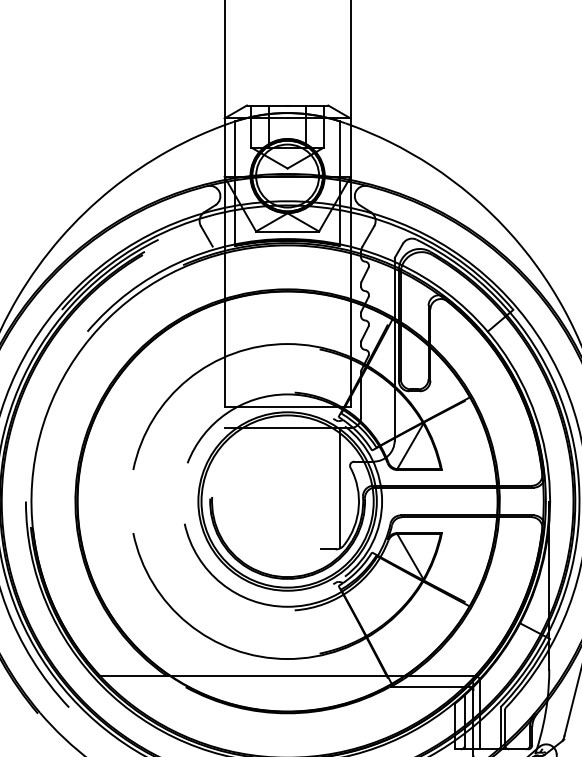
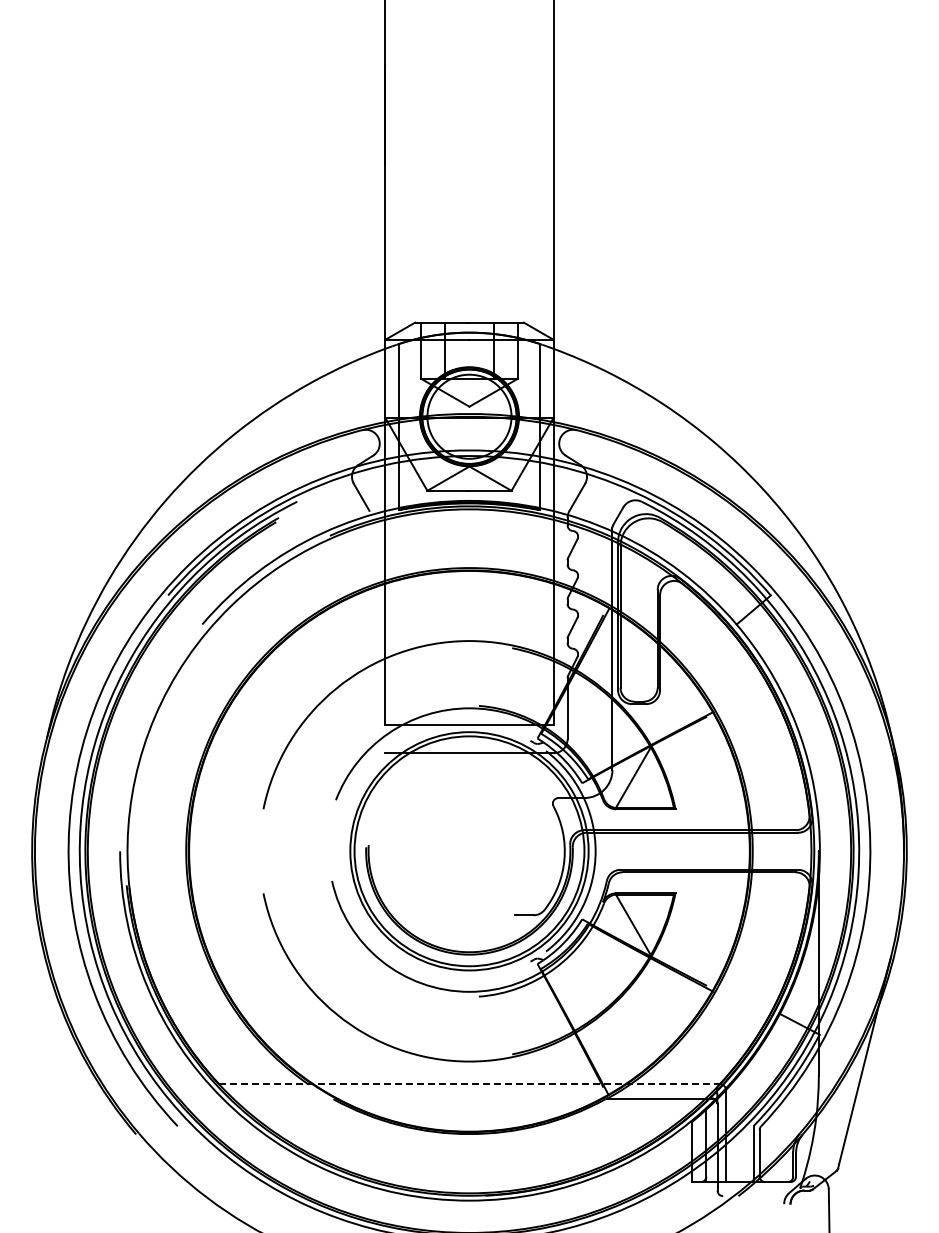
line: (340, 488) -> (539, 833), removed
line: (287, 676) -> (469, 1084), solid -> dashed

